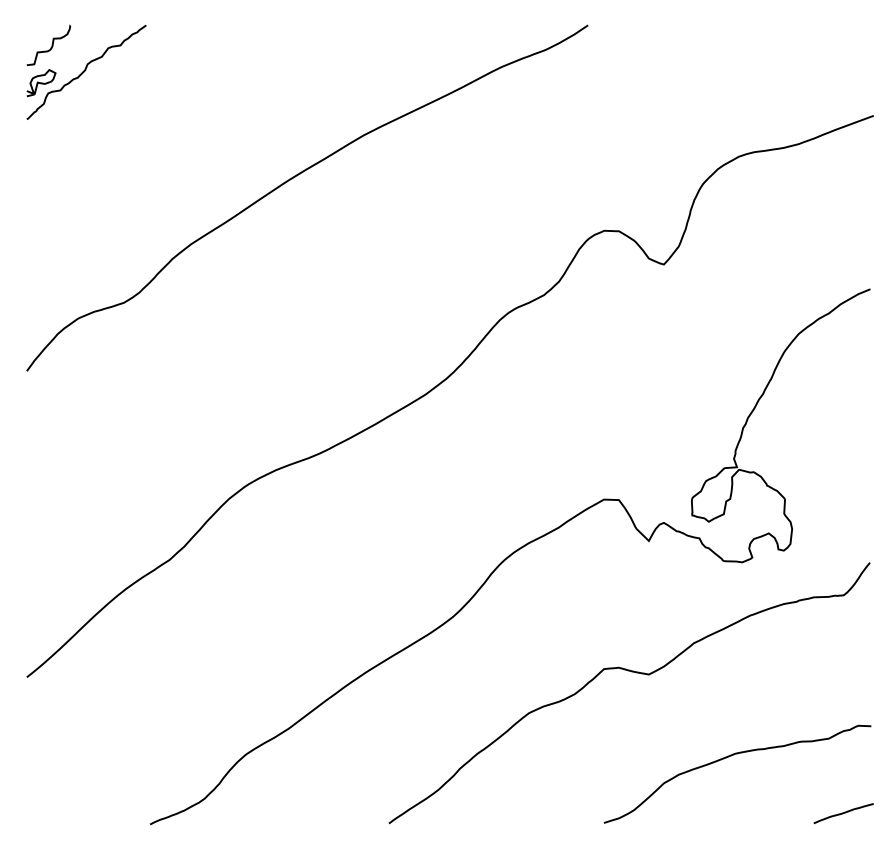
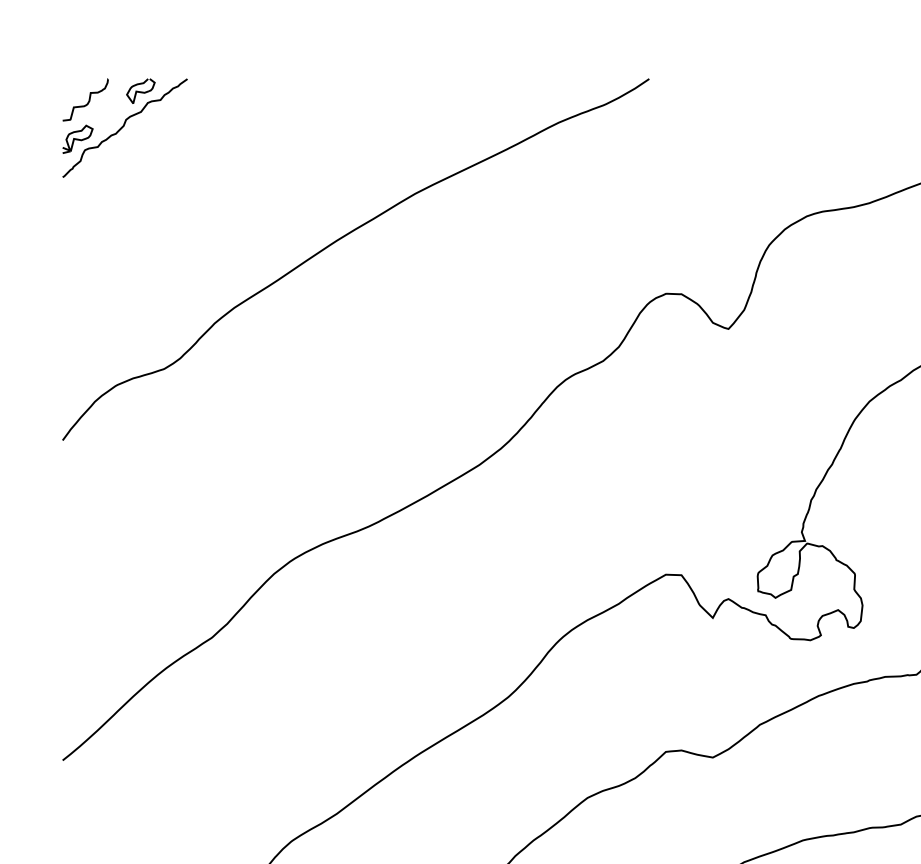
part: (101, 36) -> (140, 90), added

